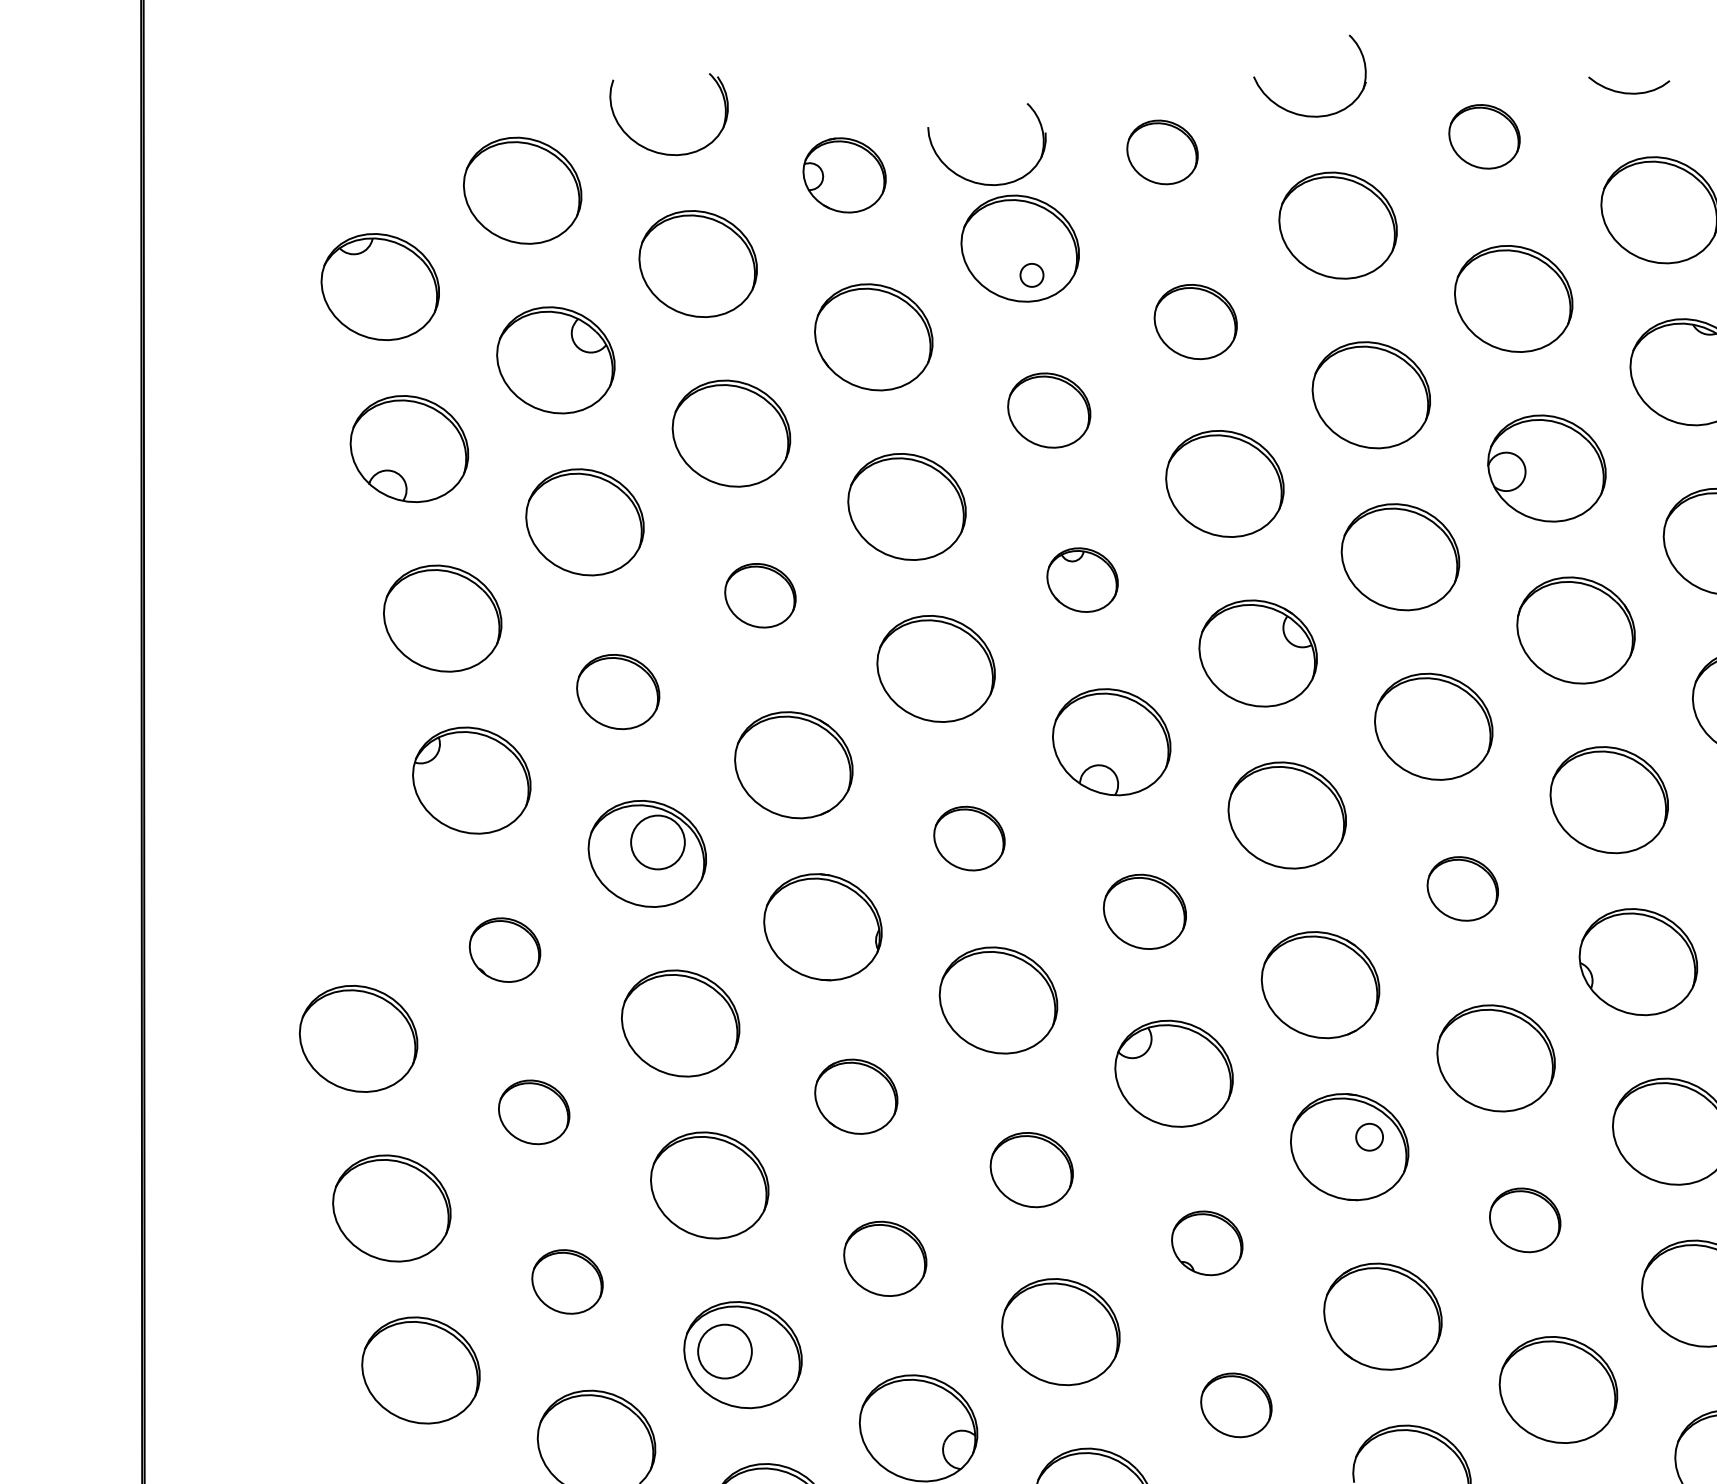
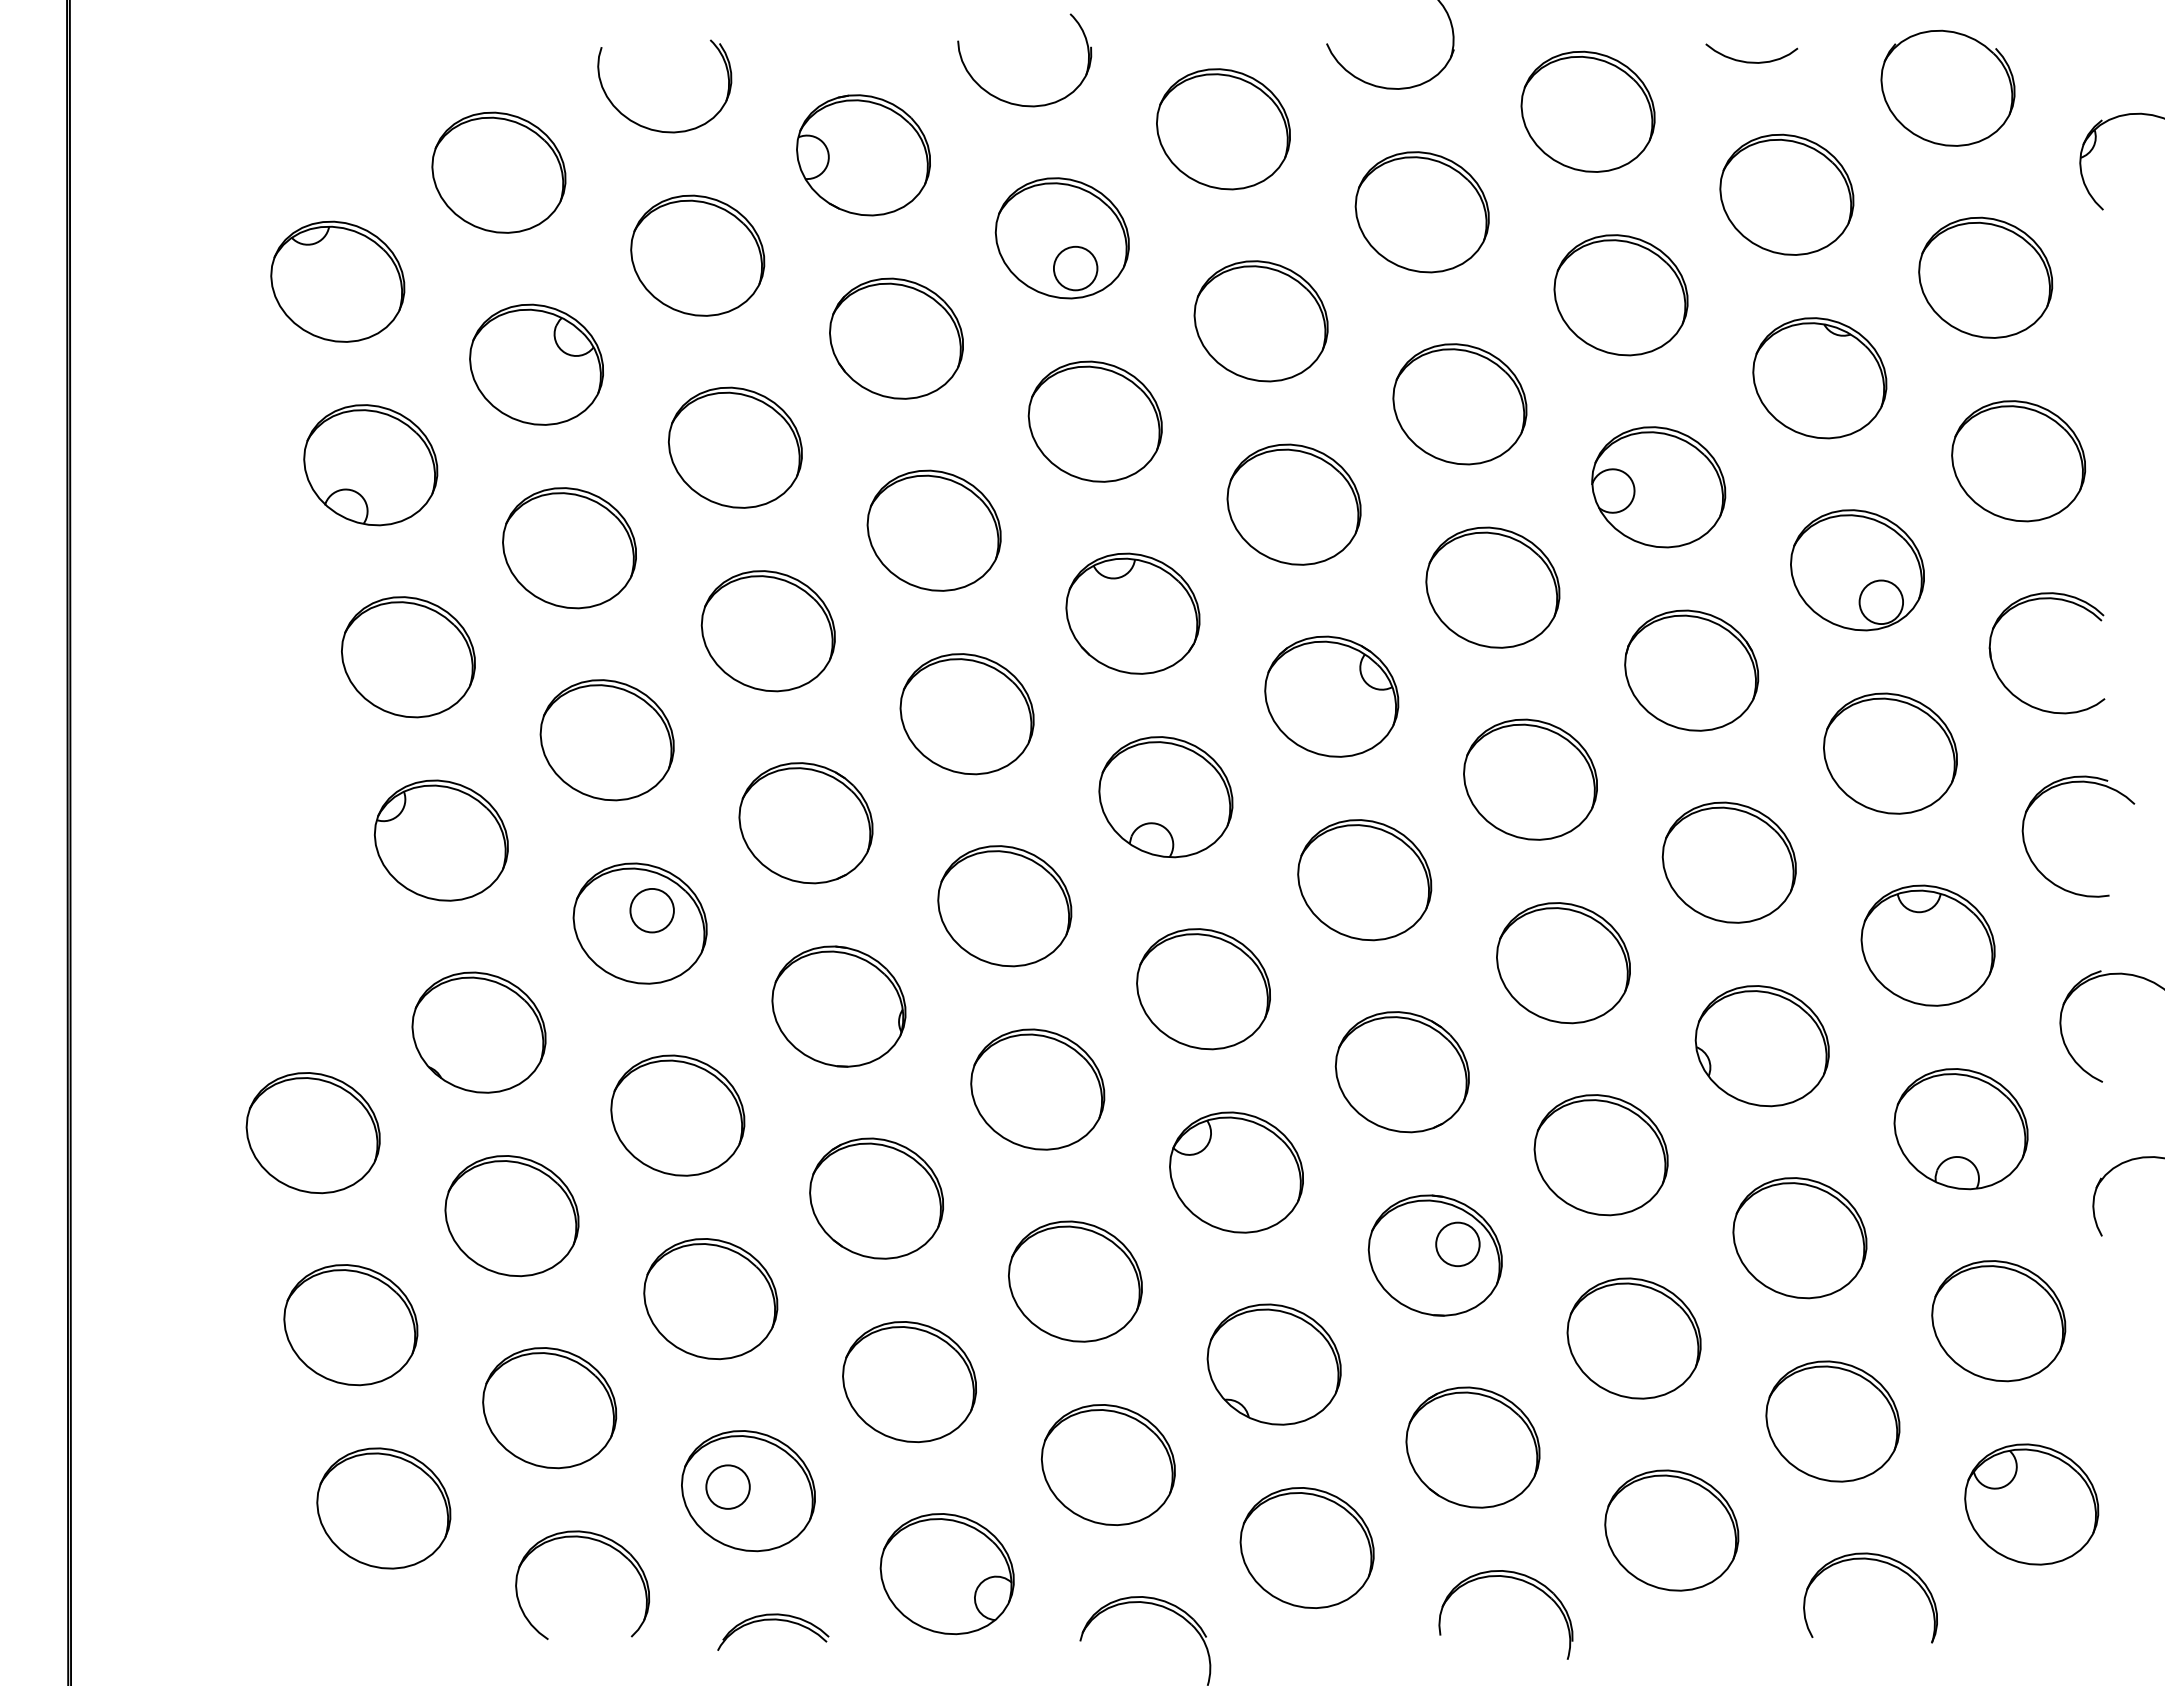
part: (1484, 136) -> (1587, 111), size x1.67
part: (1162, 152) -> (1223, 129), size x1.67
part: (844, 175) -> (863, 155), size x1.43
part: (979, 182) -> (1016, 103), moved
circle: (1031, 275) -> (1075, 268), size x1.67
part: (1195, 322) -> (1260, 321), size x1.43
part: (1048, 410) -> (1094, 421), size x1.43
part: (1082, 580) -> (1132, 613), size x1.67
part: (759, 595) -> (767, 631), size x1.67
part: (617, 692) -> (606, 740), size x1.43
part: (969, 838) -> (1004, 906), size x1.67
circle: (657, 842) -> (651, 910), size x0.71
part: (1462, 889) -> (1563, 963), size x1.67
part: (1144, 912) -> (1203, 989), size x1.43
part: (504, 950) -> (478, 1032), size x1.67
part: (856, 1096) -> (876, 1198), size x1.43
part: (533, 1112) -> (511, 1216), size x1.67
circle: (1369, 1137) -> (1457, 1244), size x1.43
part: (1031, 1169) -> (1075, 1281), size x1.43
part: (1524, 1220) -> (1633, 1338), size x1.67
part: (1206, 1243) -> (1273, 1364), size x1.67
part: (885, 1259) -> (909, 1382), size x1.43
part: (567, 1282) -> (549, 1408), size x1.67
circle: (724, 1351) -> (727, 1486), size x0.71
part: (1235, 1404) -> (1306, 1547), size x1.67

